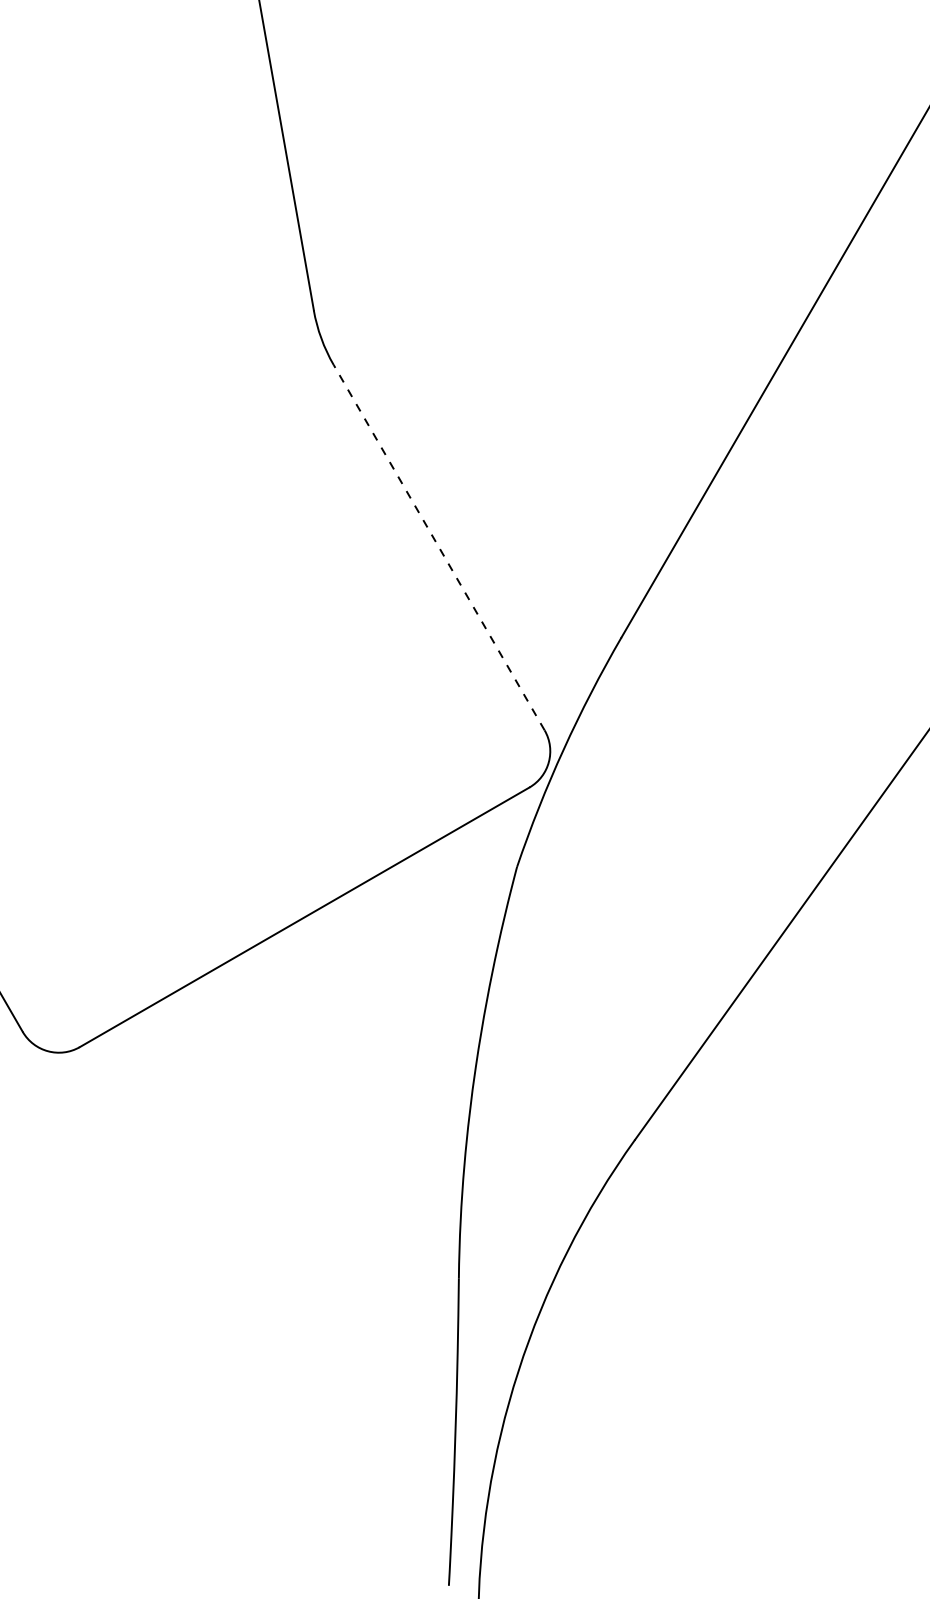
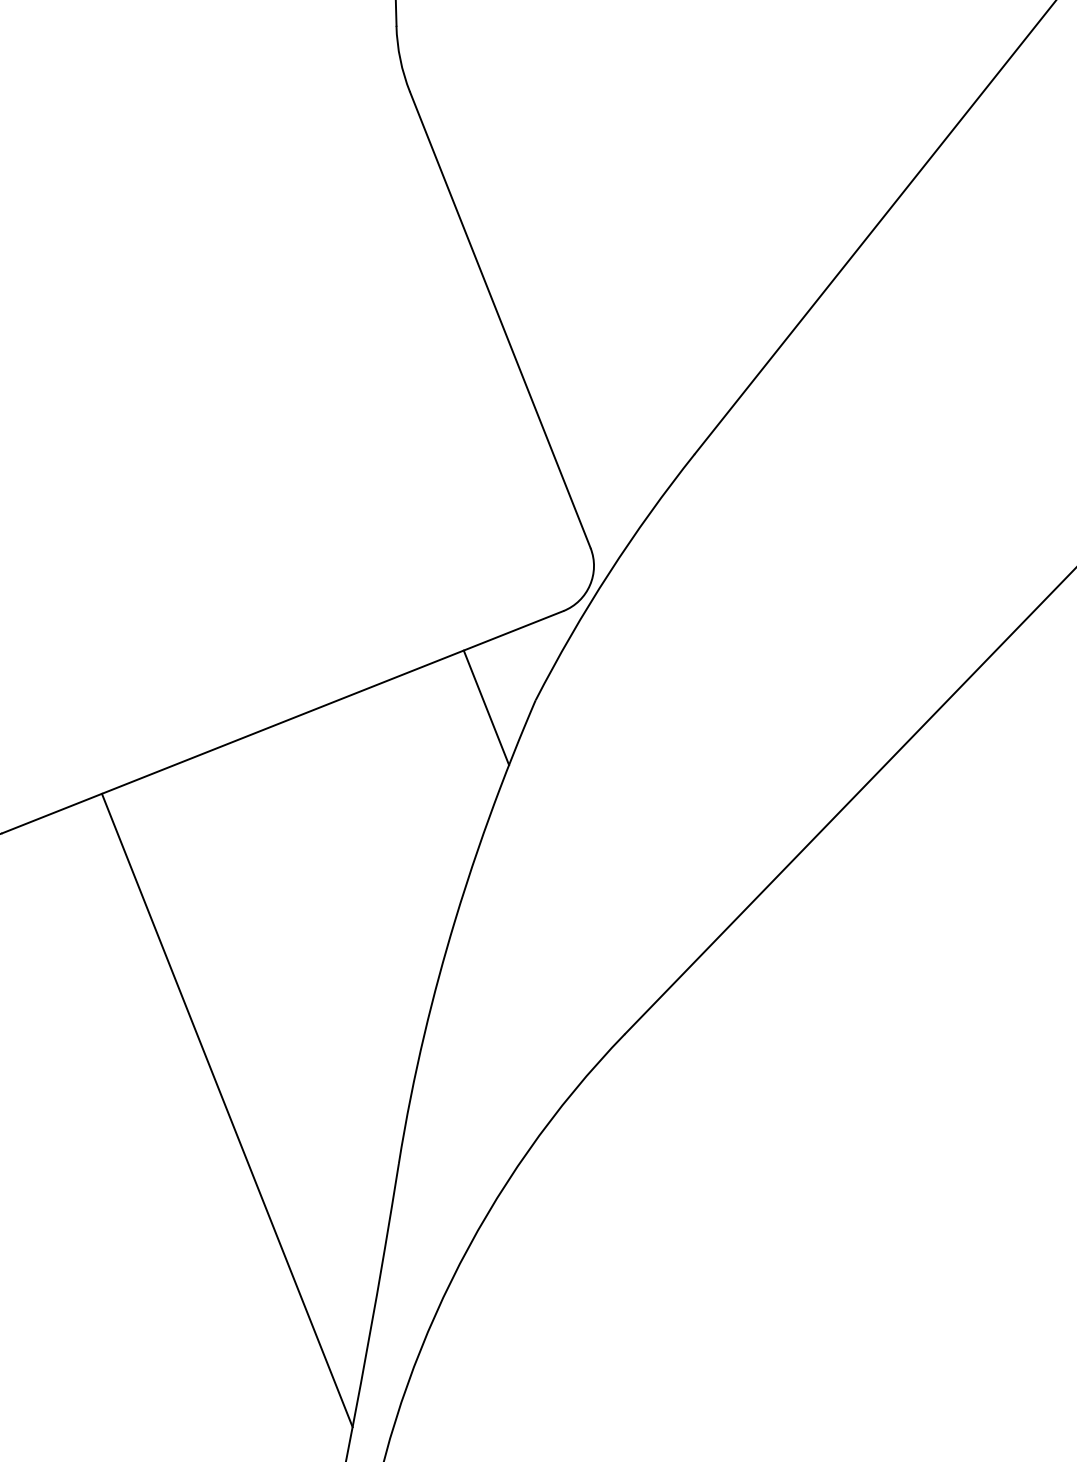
line: (439, 547) -> (500, 319), dashed -> solid
line: (475, 879) -> (485, 707), added
line: (305, 1254) -> (226, 1109), added

